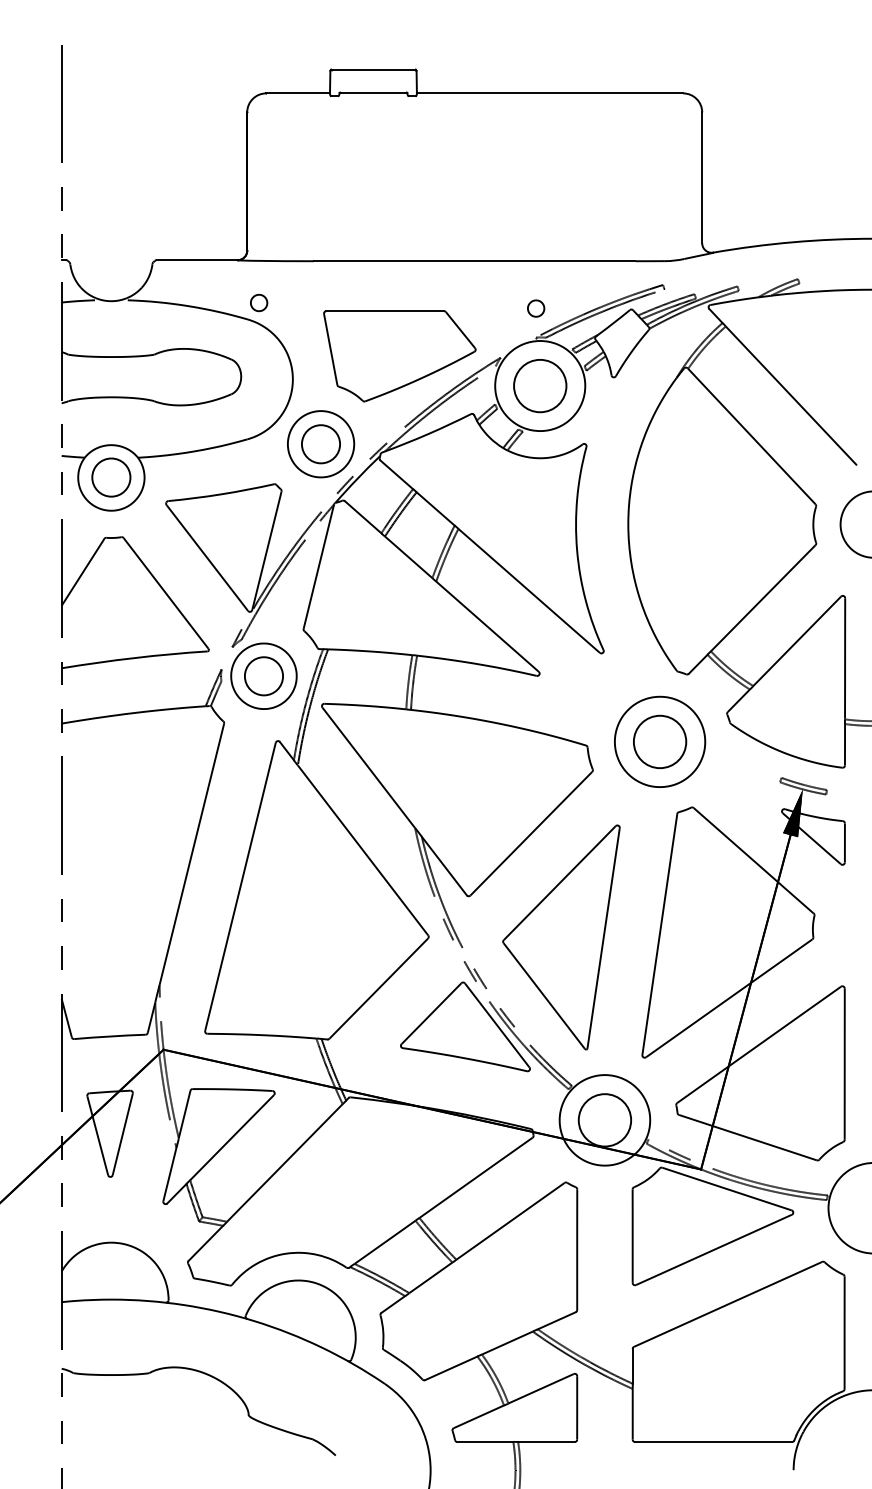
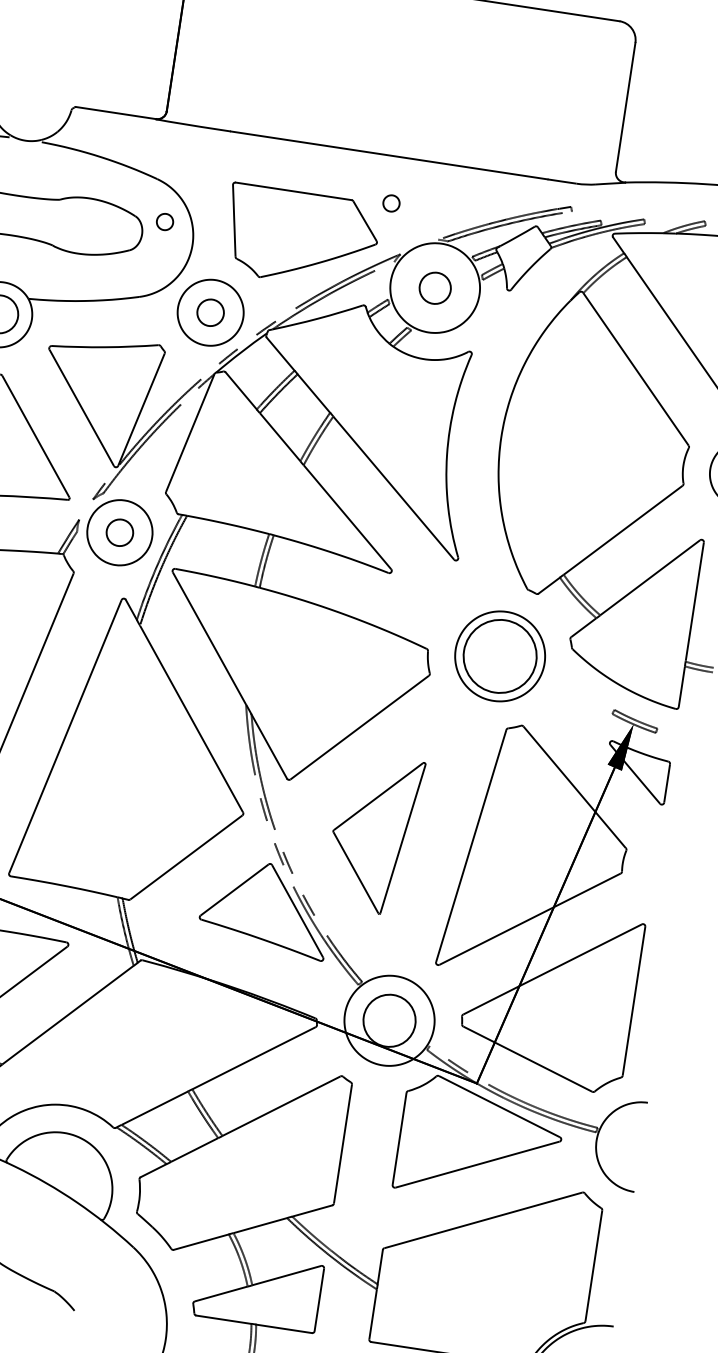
part: (259, 302) -> (165, 221), moved
part: (536, 308) -> (391, 203), moved
circle: (540, 386) -> (435, 288), size x0.6
circle: (320, 444) -> (210, 312), size x0.7
circle: (263, 676) -> (119, 532), size x0.7
circle: (659, 741) -> (499, 655), size x1.4
part: (561, 937) -> (373, 834), size x0.7

